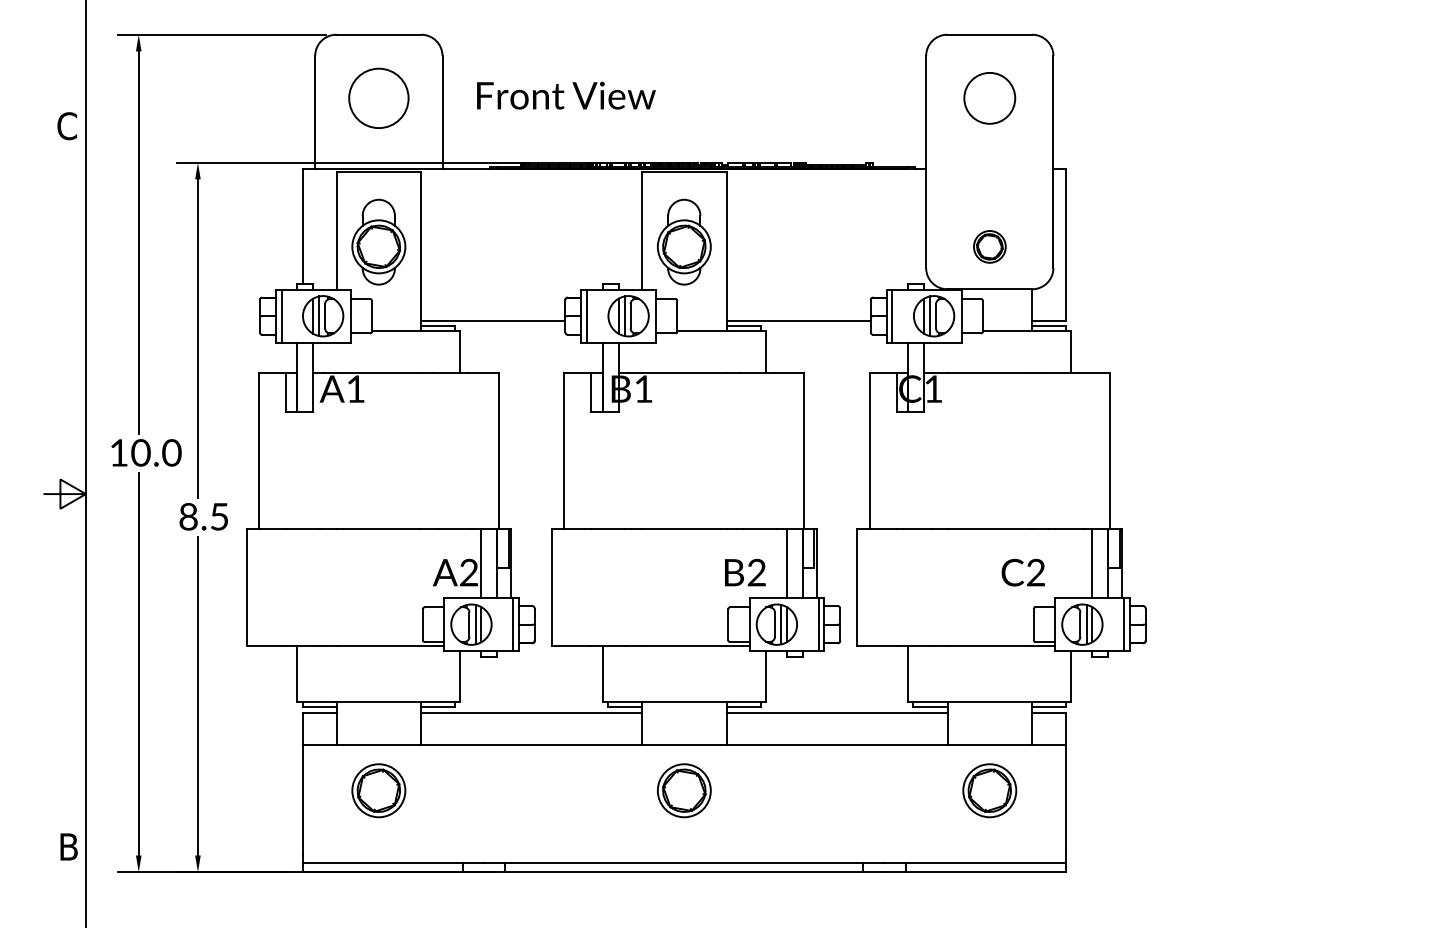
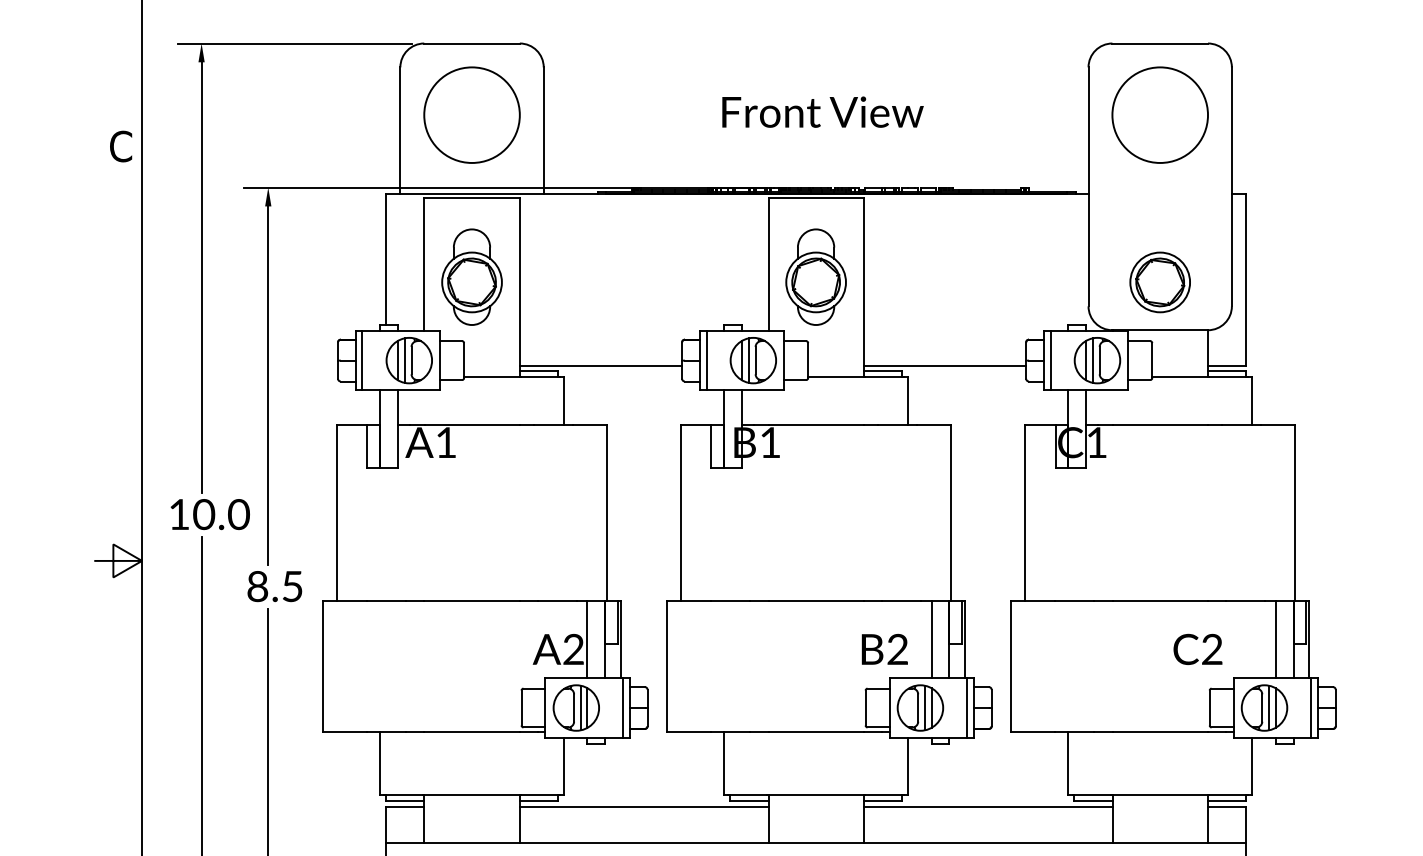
text: (566, 95) -> (823, 111), moved
circle: (989, 97) -> (1159, 114), size x1.67
circle: (378, 98) -> (471, 115), size x1.43
part: (989, 246) -> (1159, 282), size x1.67

